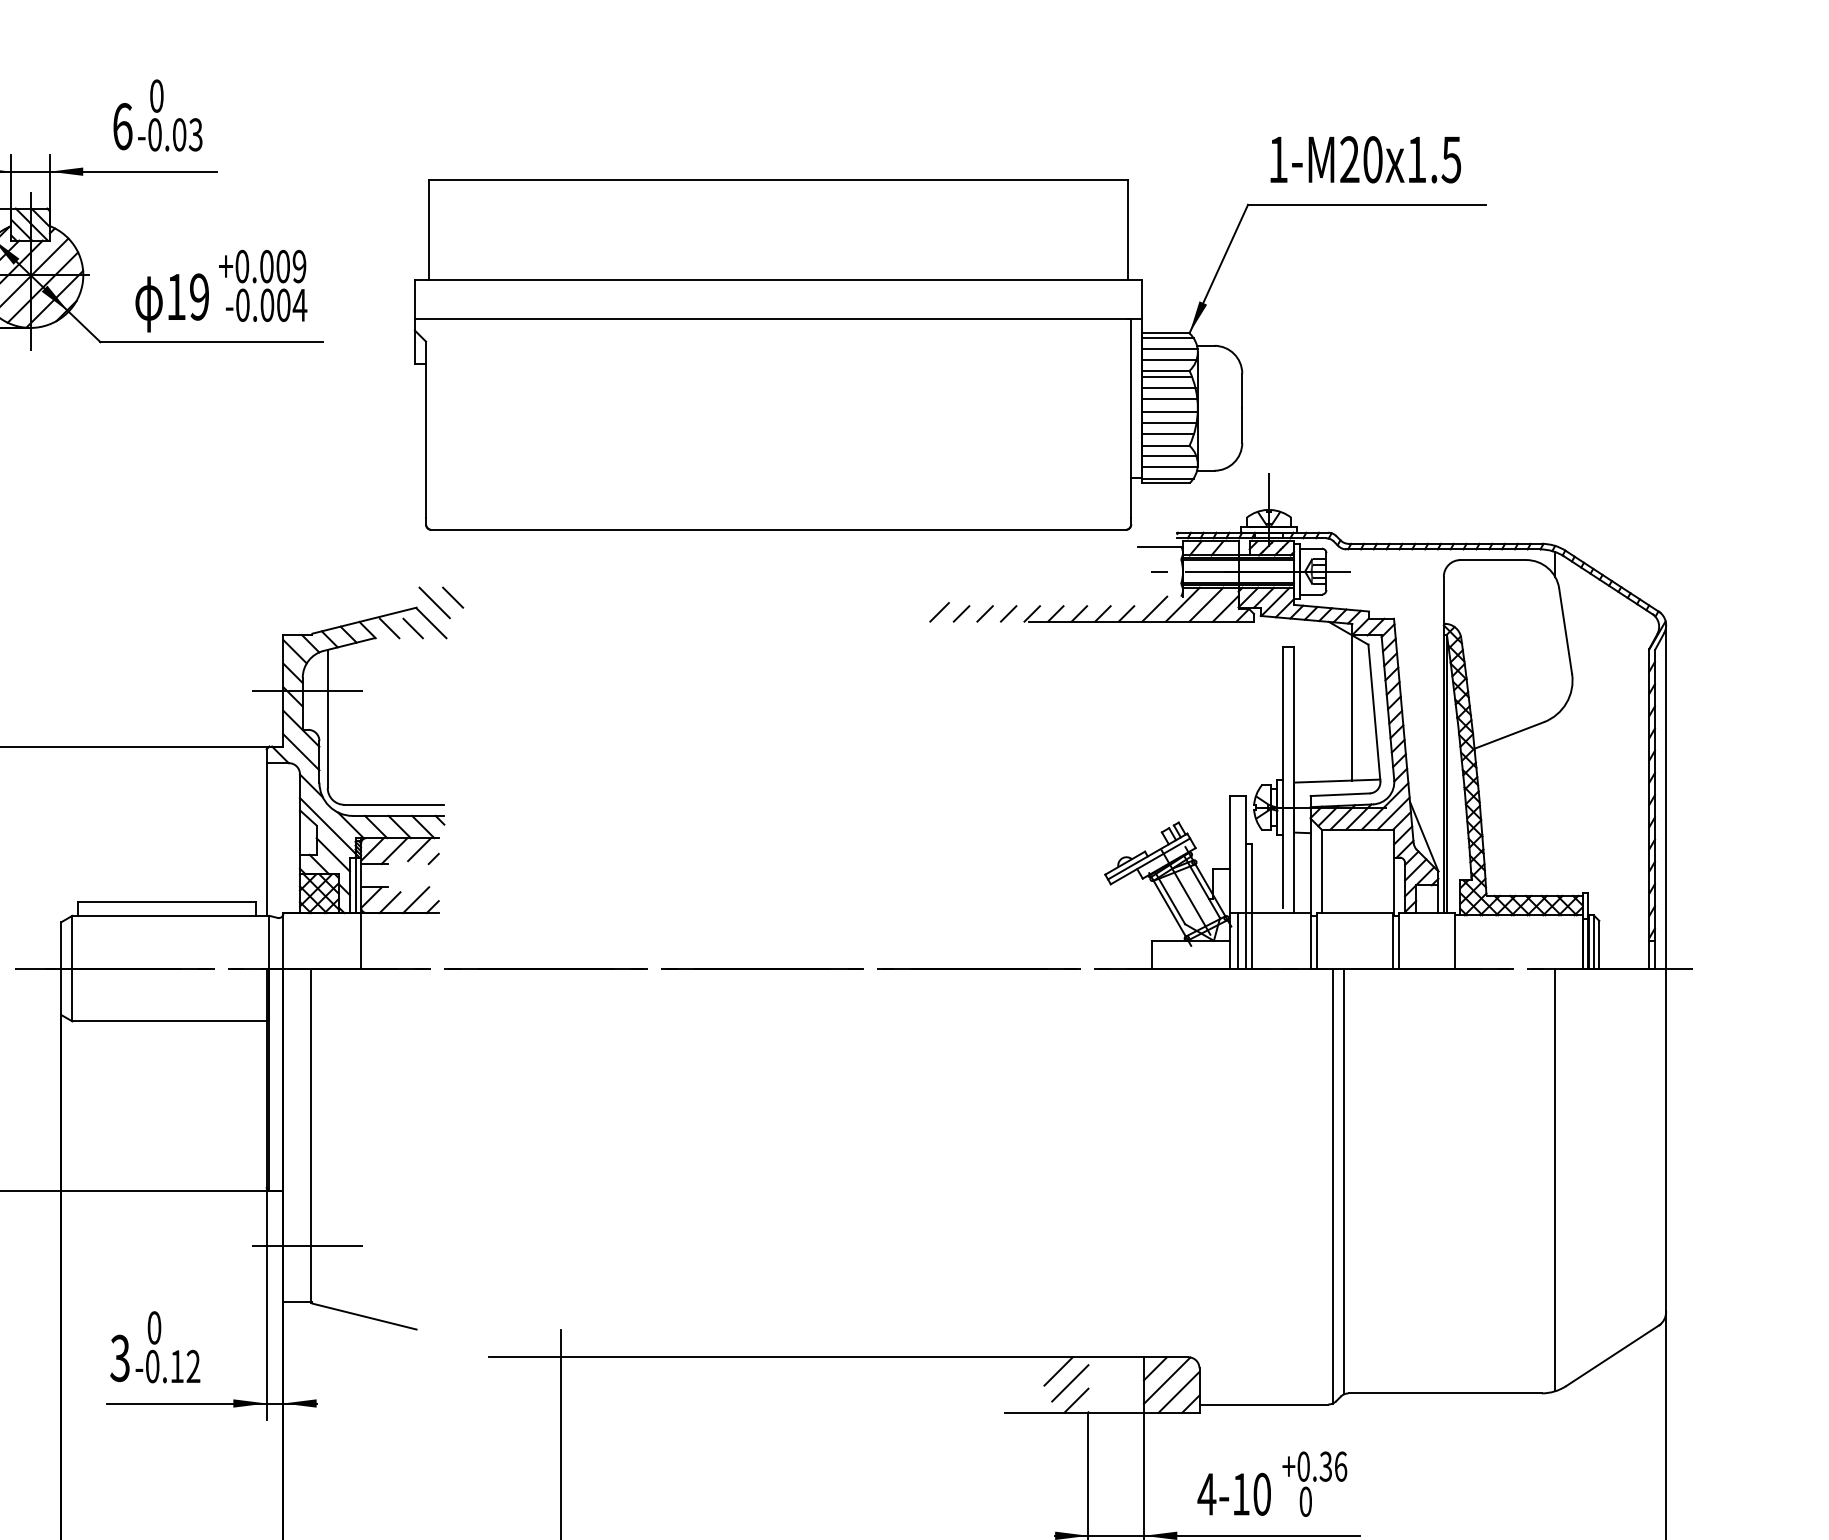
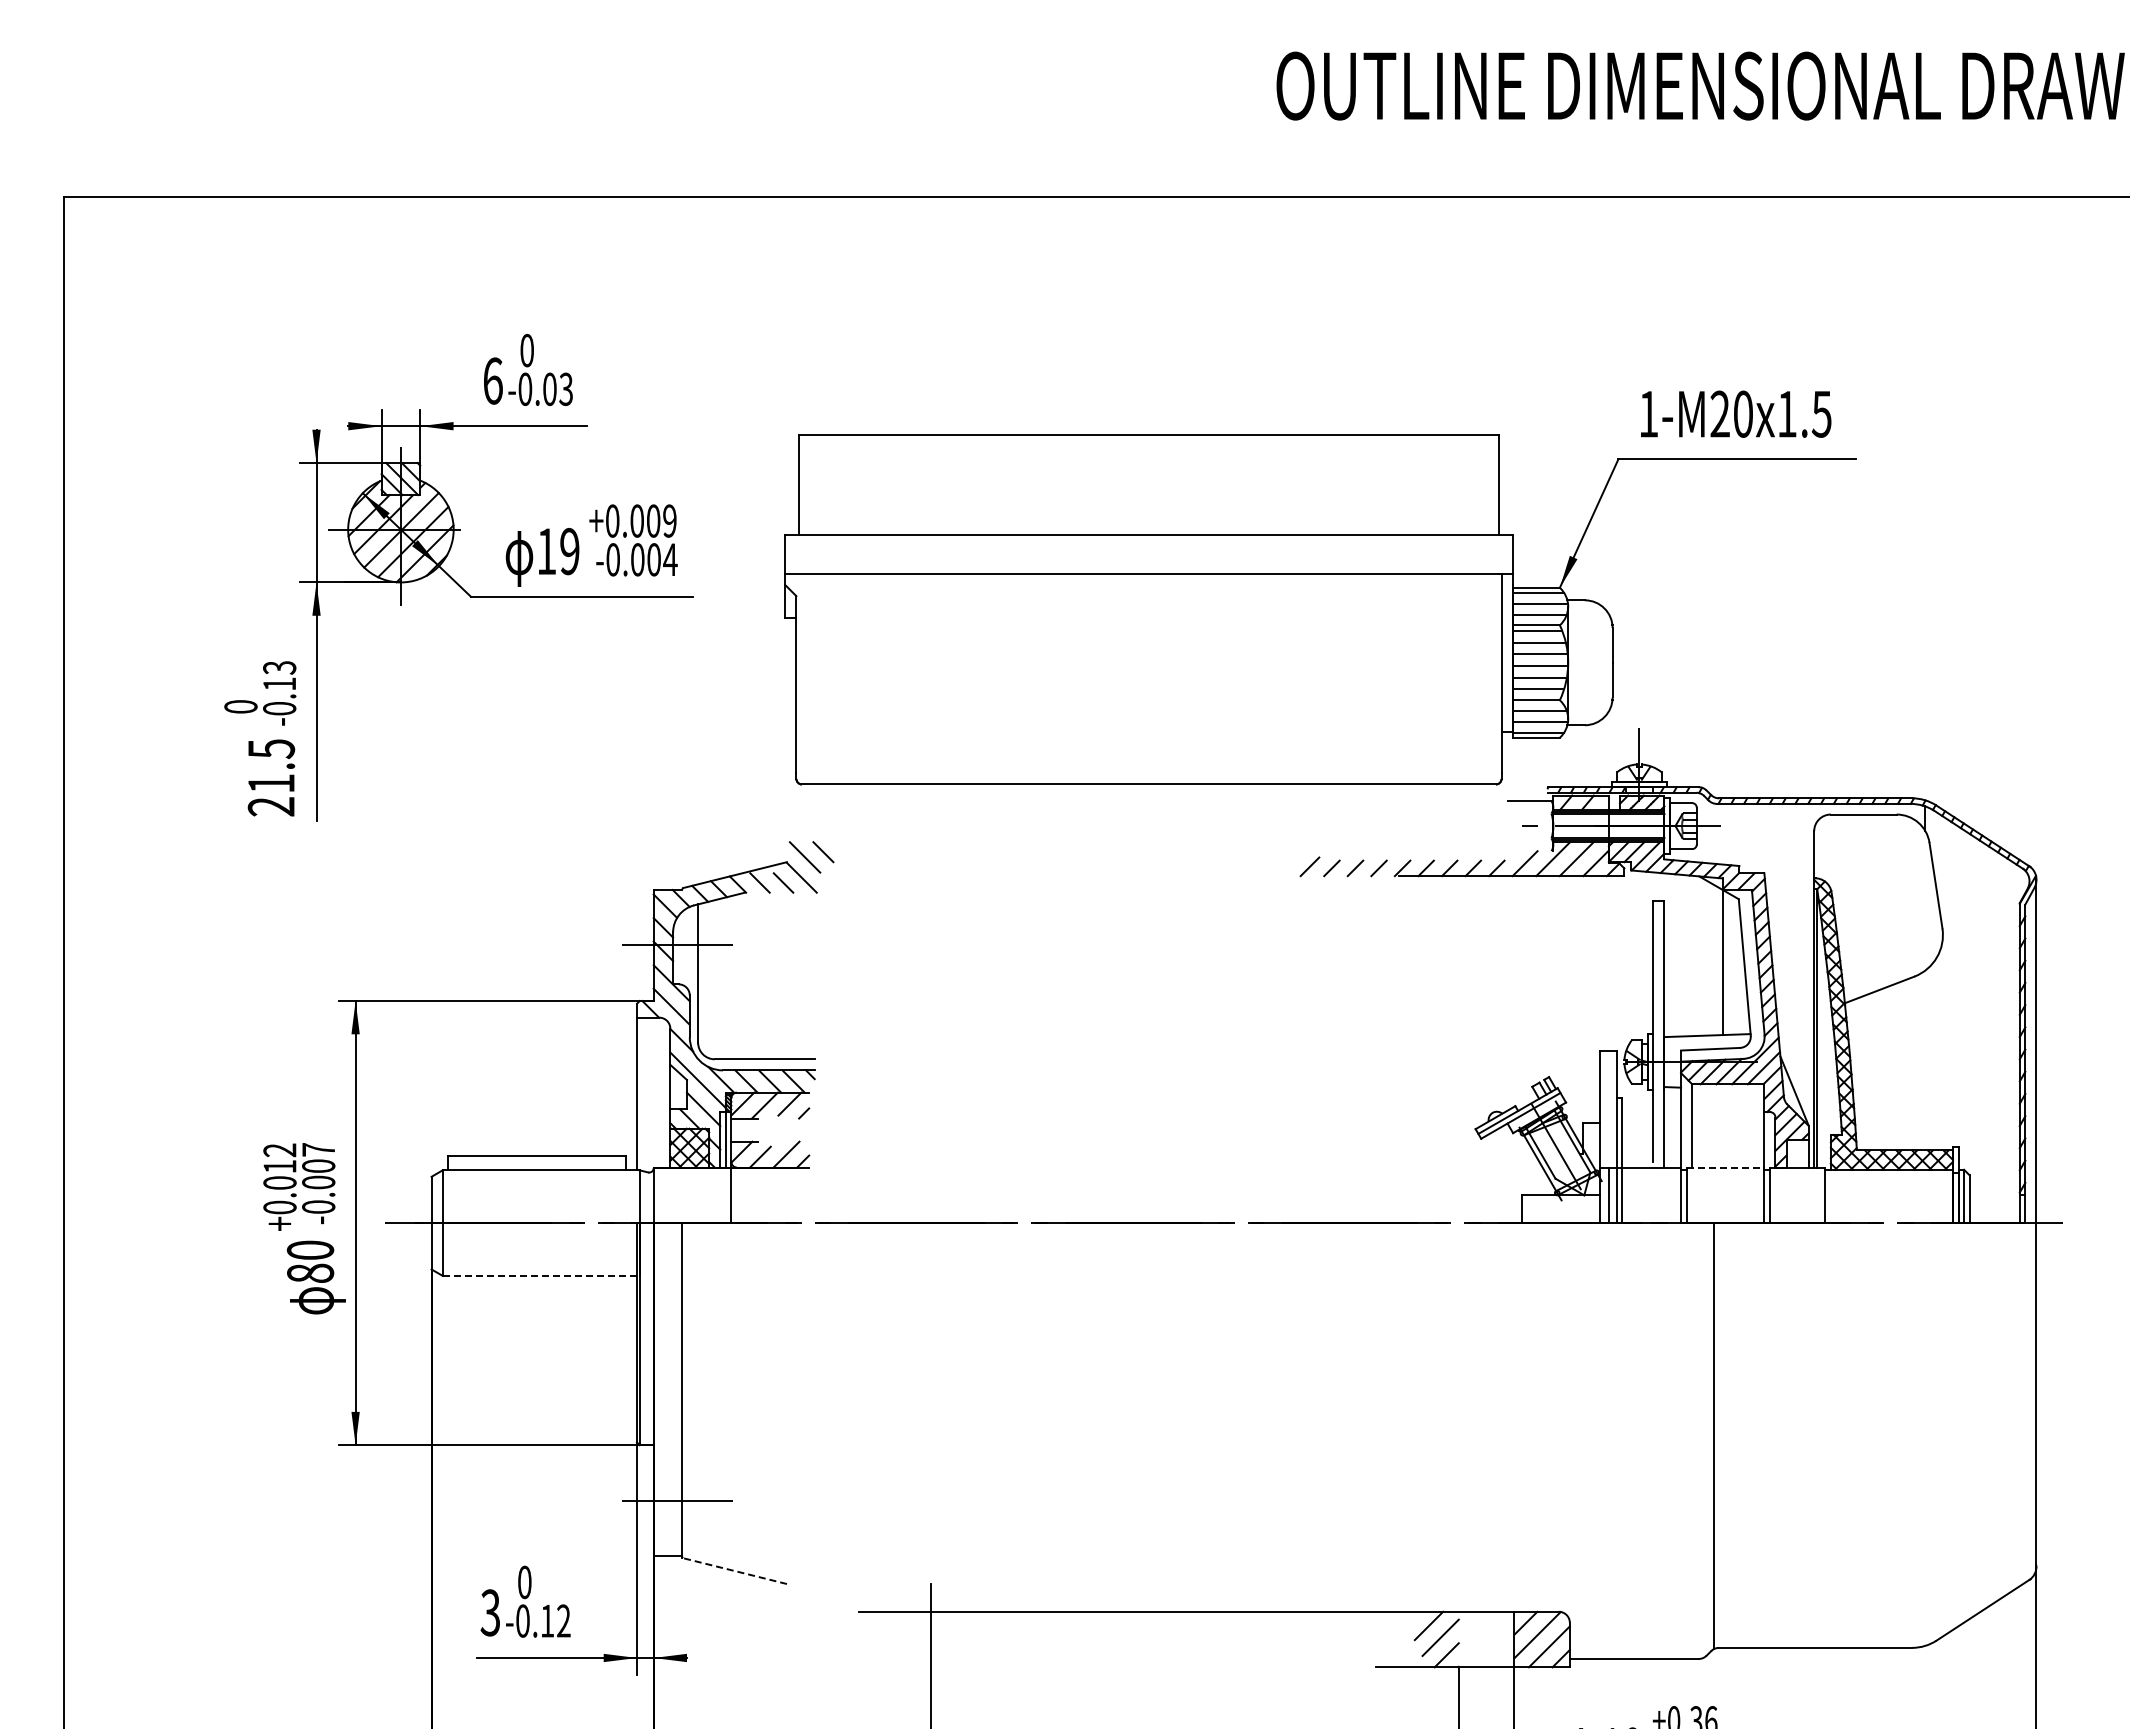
line: (1355, 913) -> (1725, 1167), solid -> dashed
line: (171, 1021) -> (541, 1275), solid -> dashed
line: (1555, 1180) -> (1925, 1434), removed
line: (1333, 1186) -> (1703, 1440), removed
line: (364, 1317) -> (734, 1571), solid -> dashed

